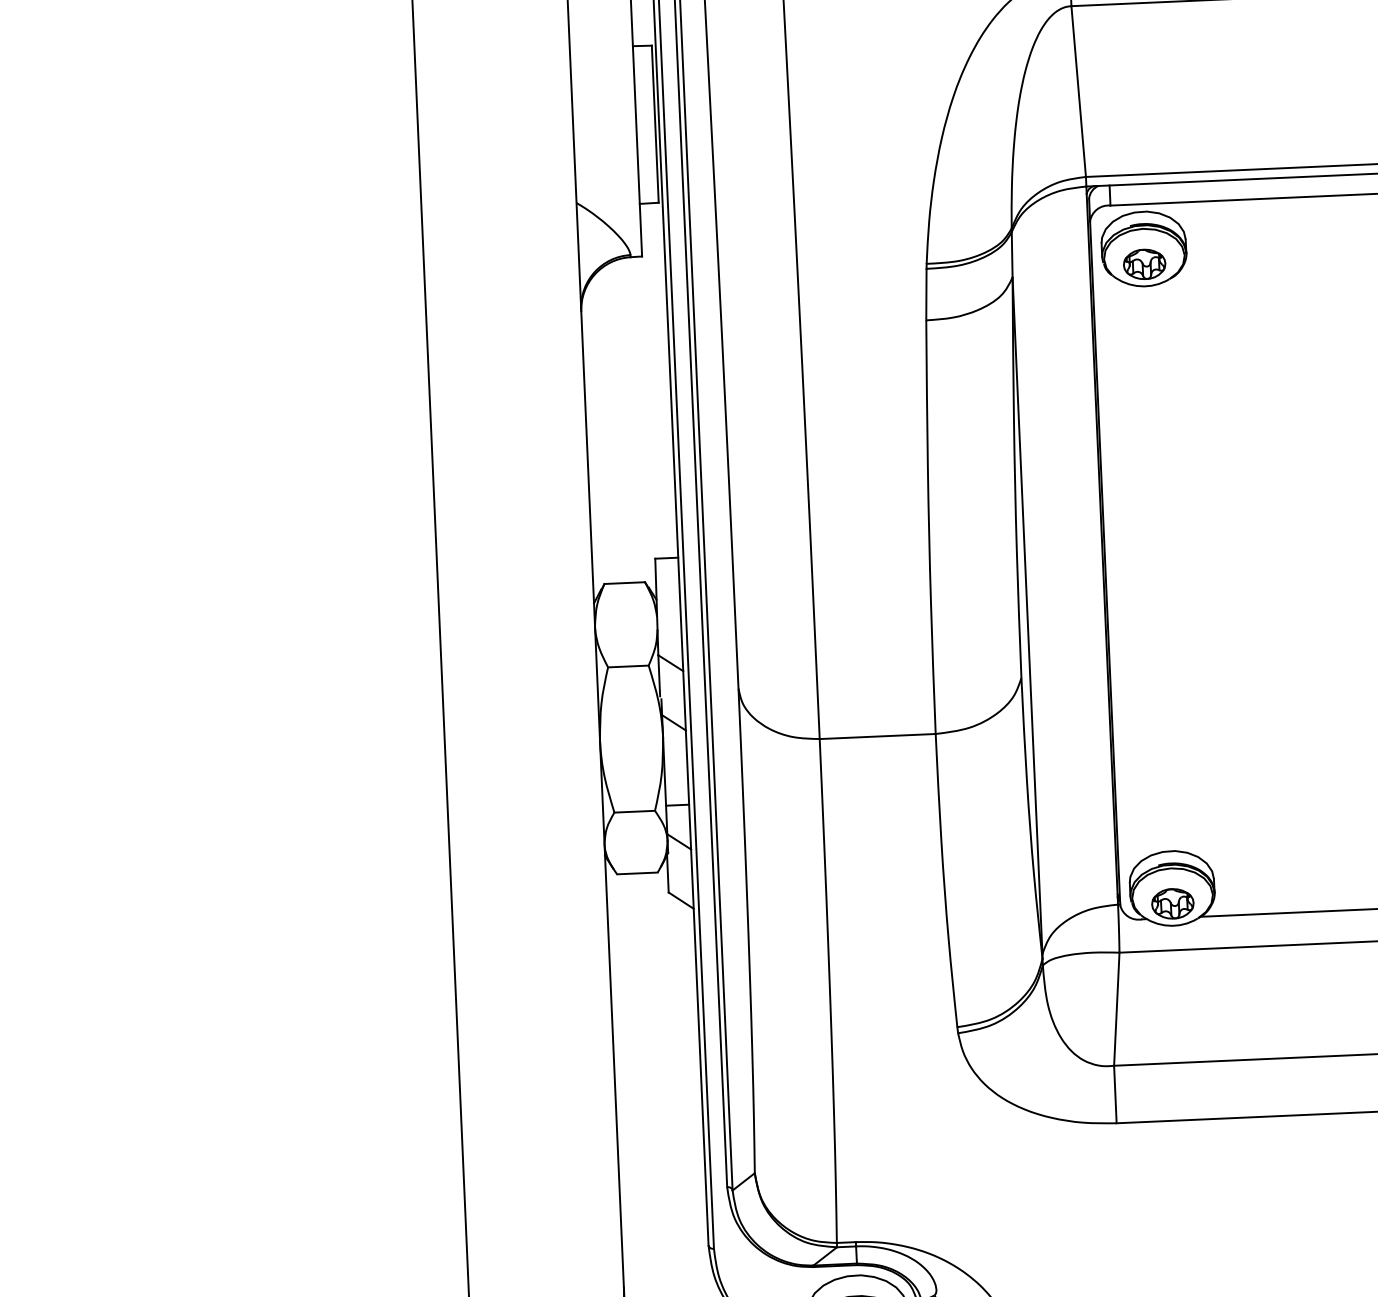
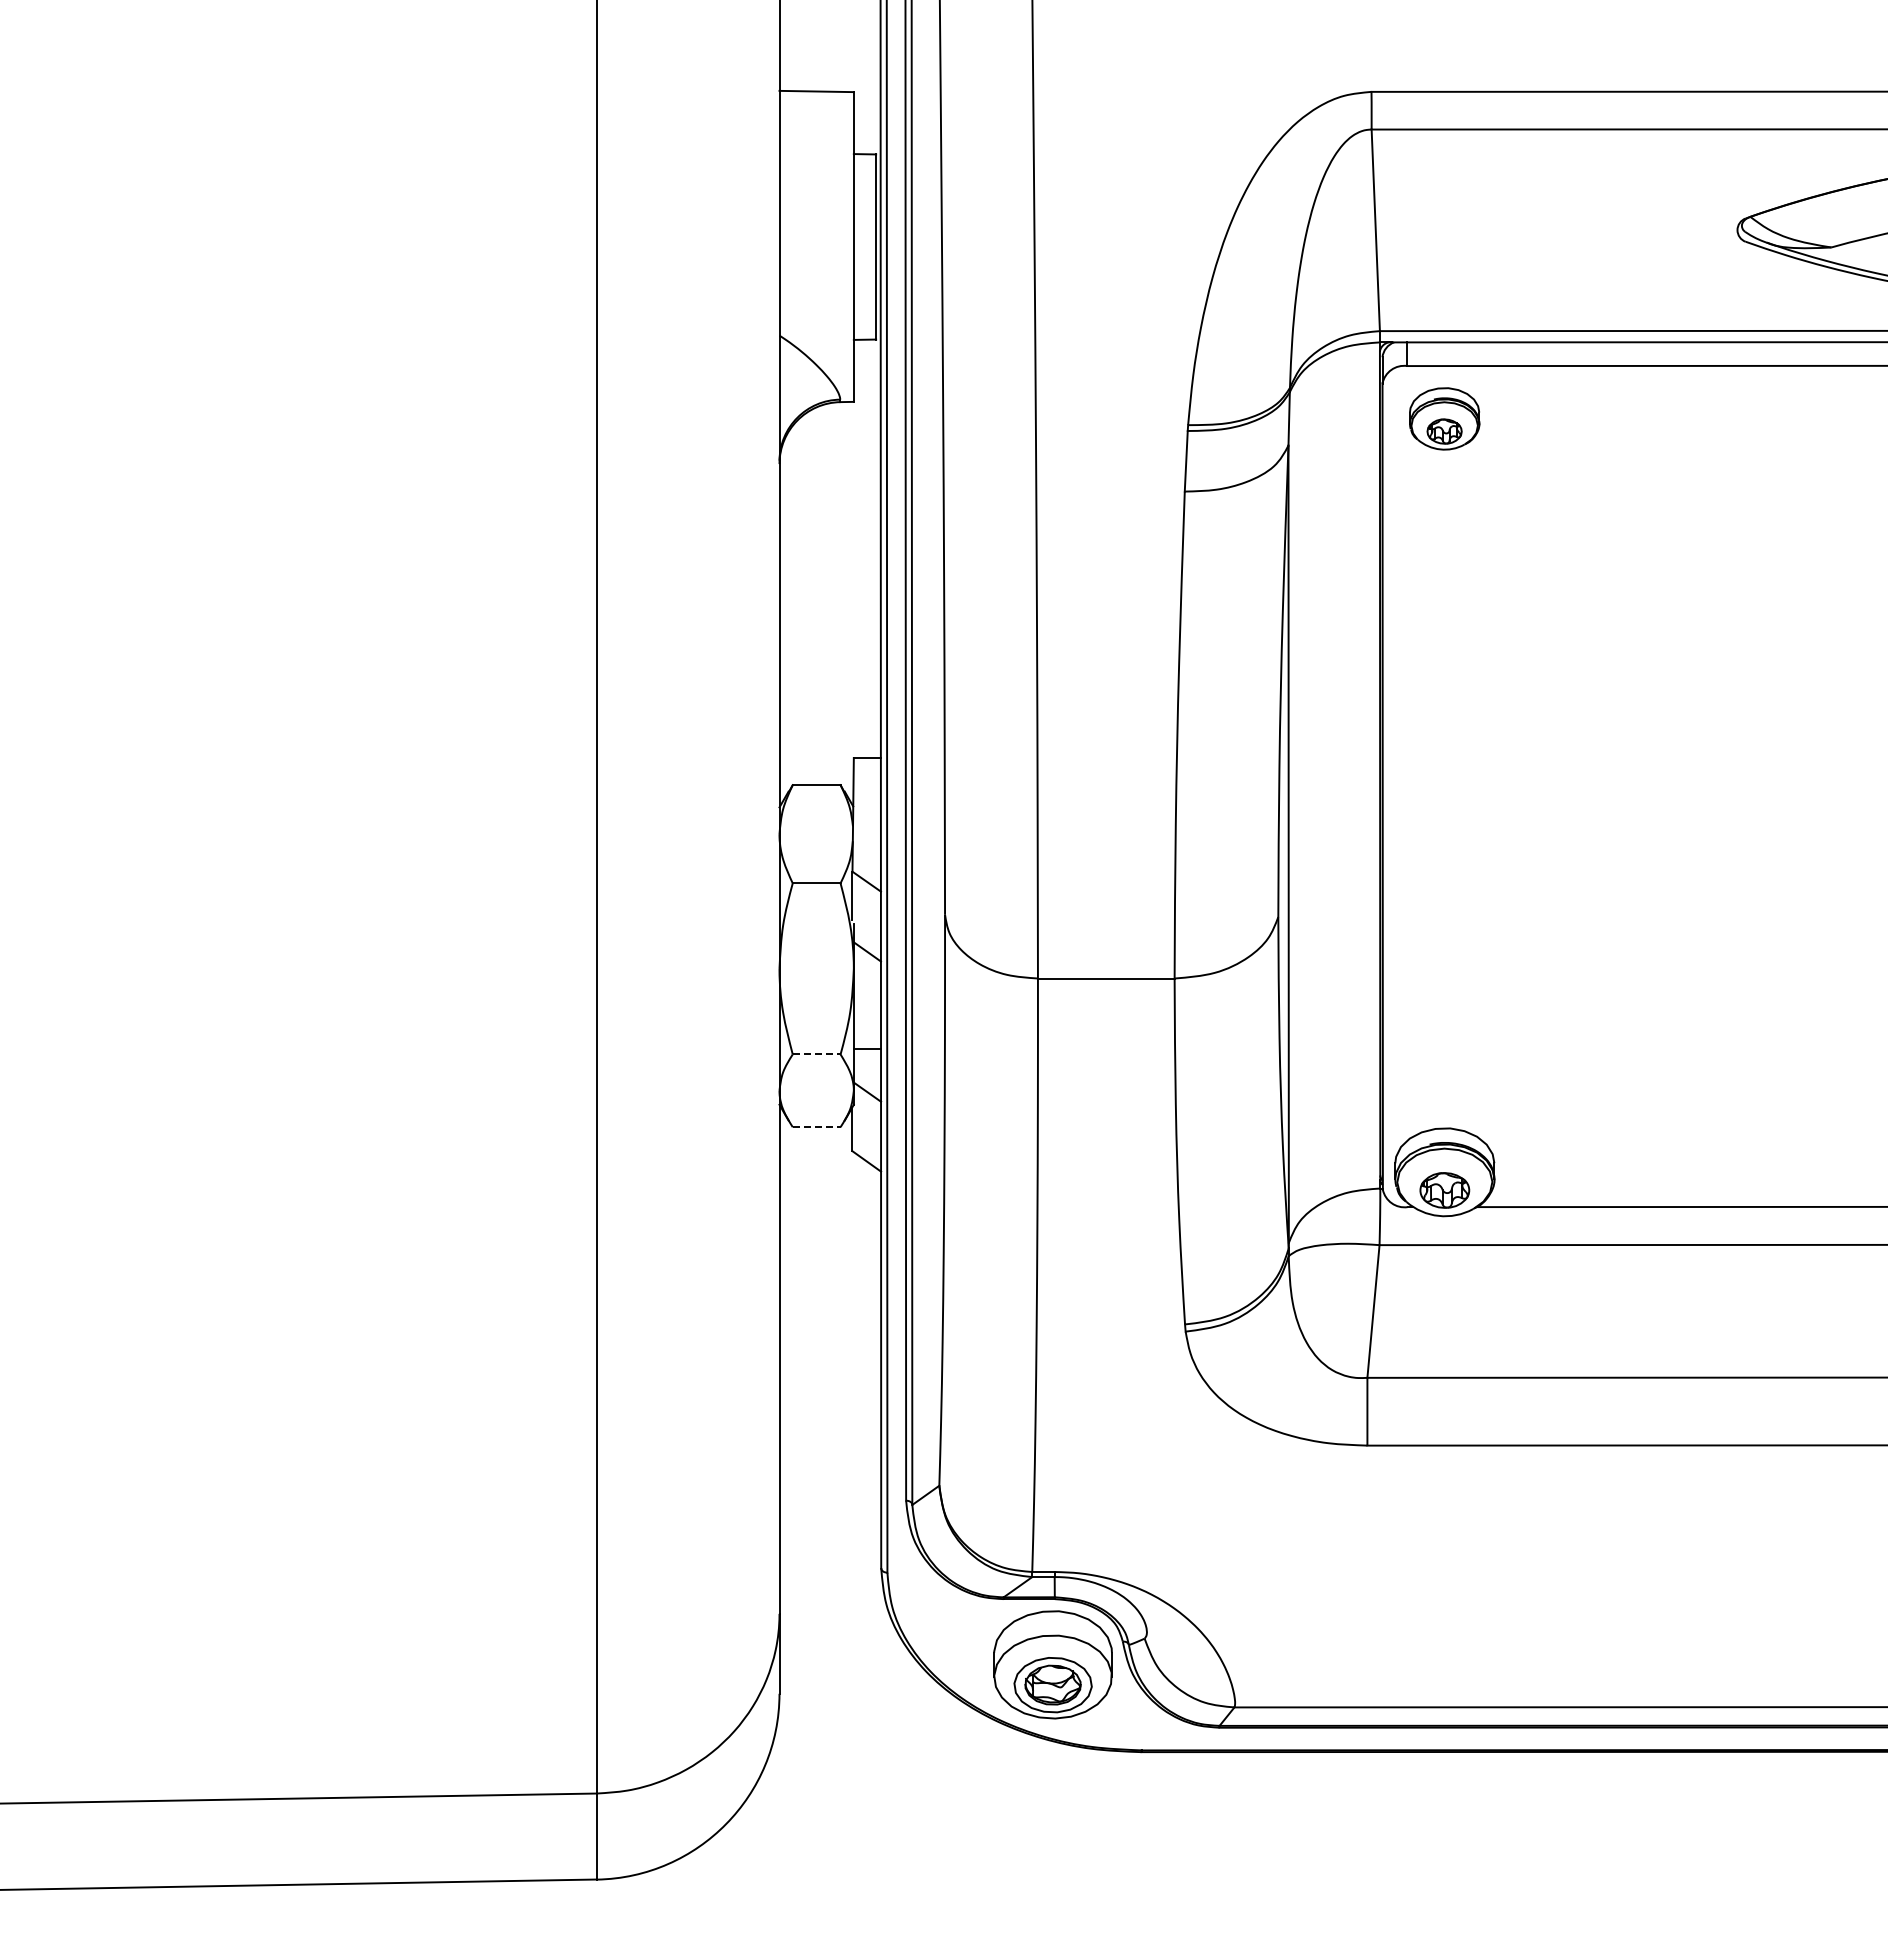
part: (1143, 248) -> (1444, 418), size x0.7
line: (634, 811) -> (816, 1054), solid -> dashed
line: (637, 873) -> (816, 1127), solid -> dashed

